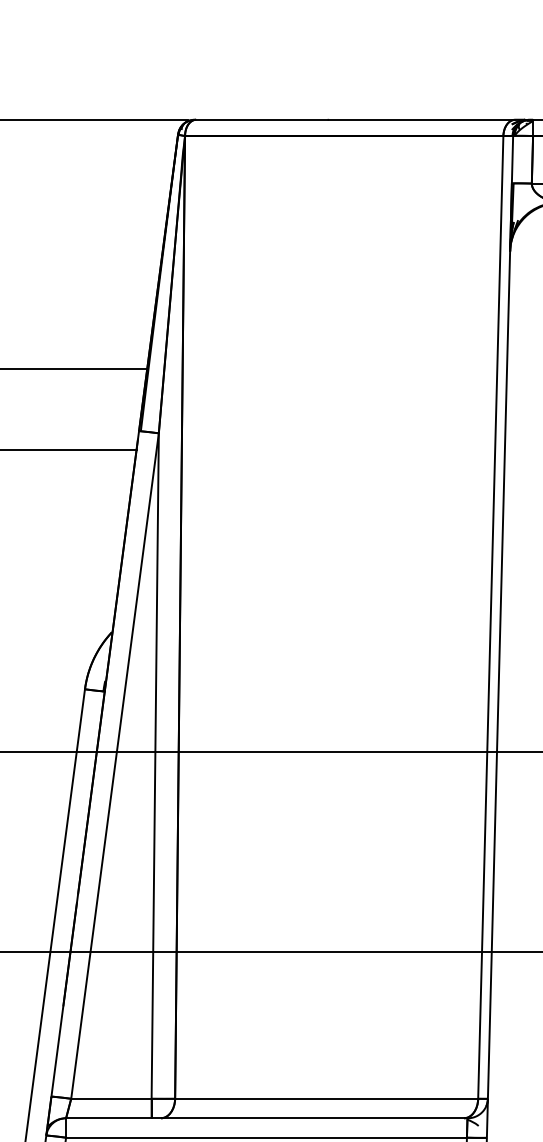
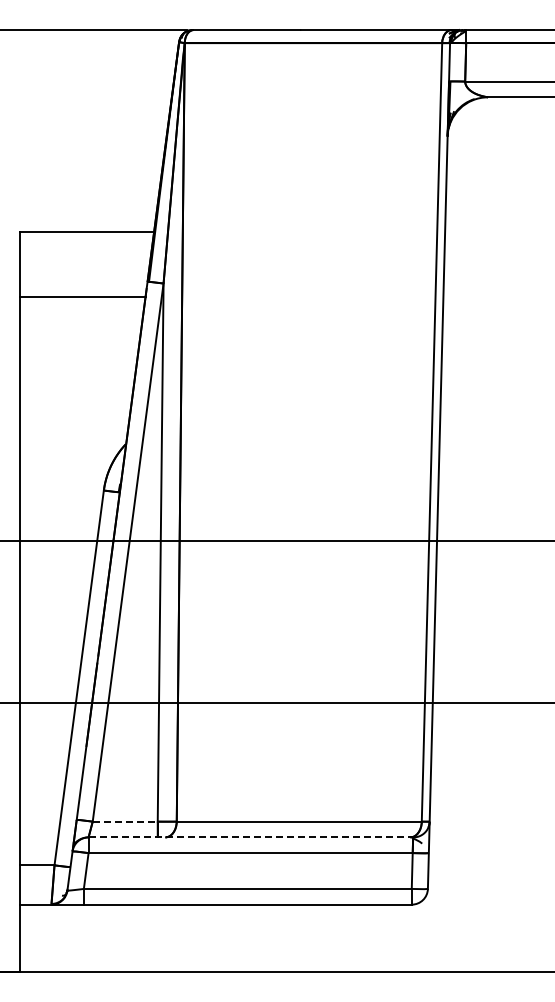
line: (111, 1098) -> (125, 821), solid -> dashed
line: (267, 1118) -> (251, 837), solid -> dashed

